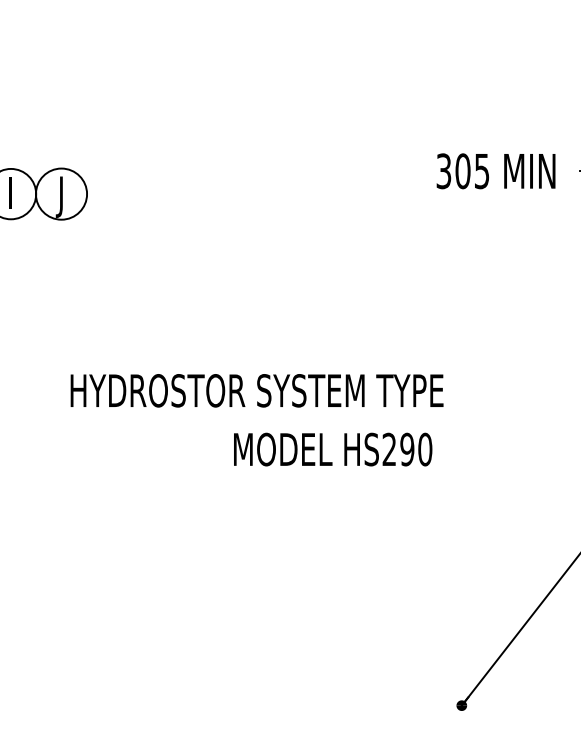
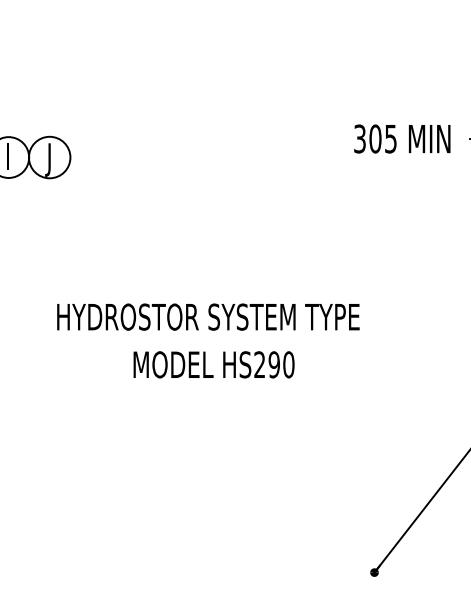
text: (333, 449) -> (214, 364), moved

